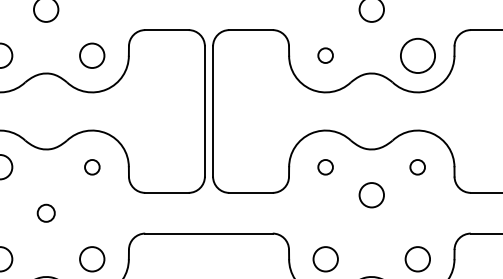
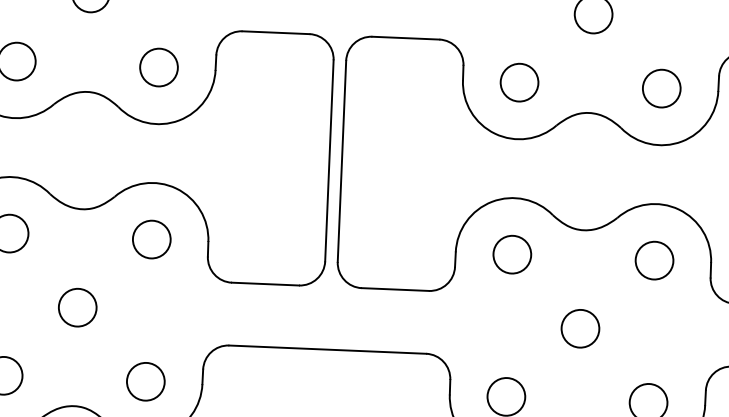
circle: (325, 55) -> (519, 82), size x1.67
circle: (417, 55) -> (661, 88), size x0.71
circle: (92, 167) -> (152, 240), size x1.67
circle: (325, 167) -> (511, 255), size x1.67
circle: (417, 167) -> (653, 261), size x1.67
circle: (371, 195) -> (579, 329), moved
circle: (46, 213) -> (78, 308), size x1.43

